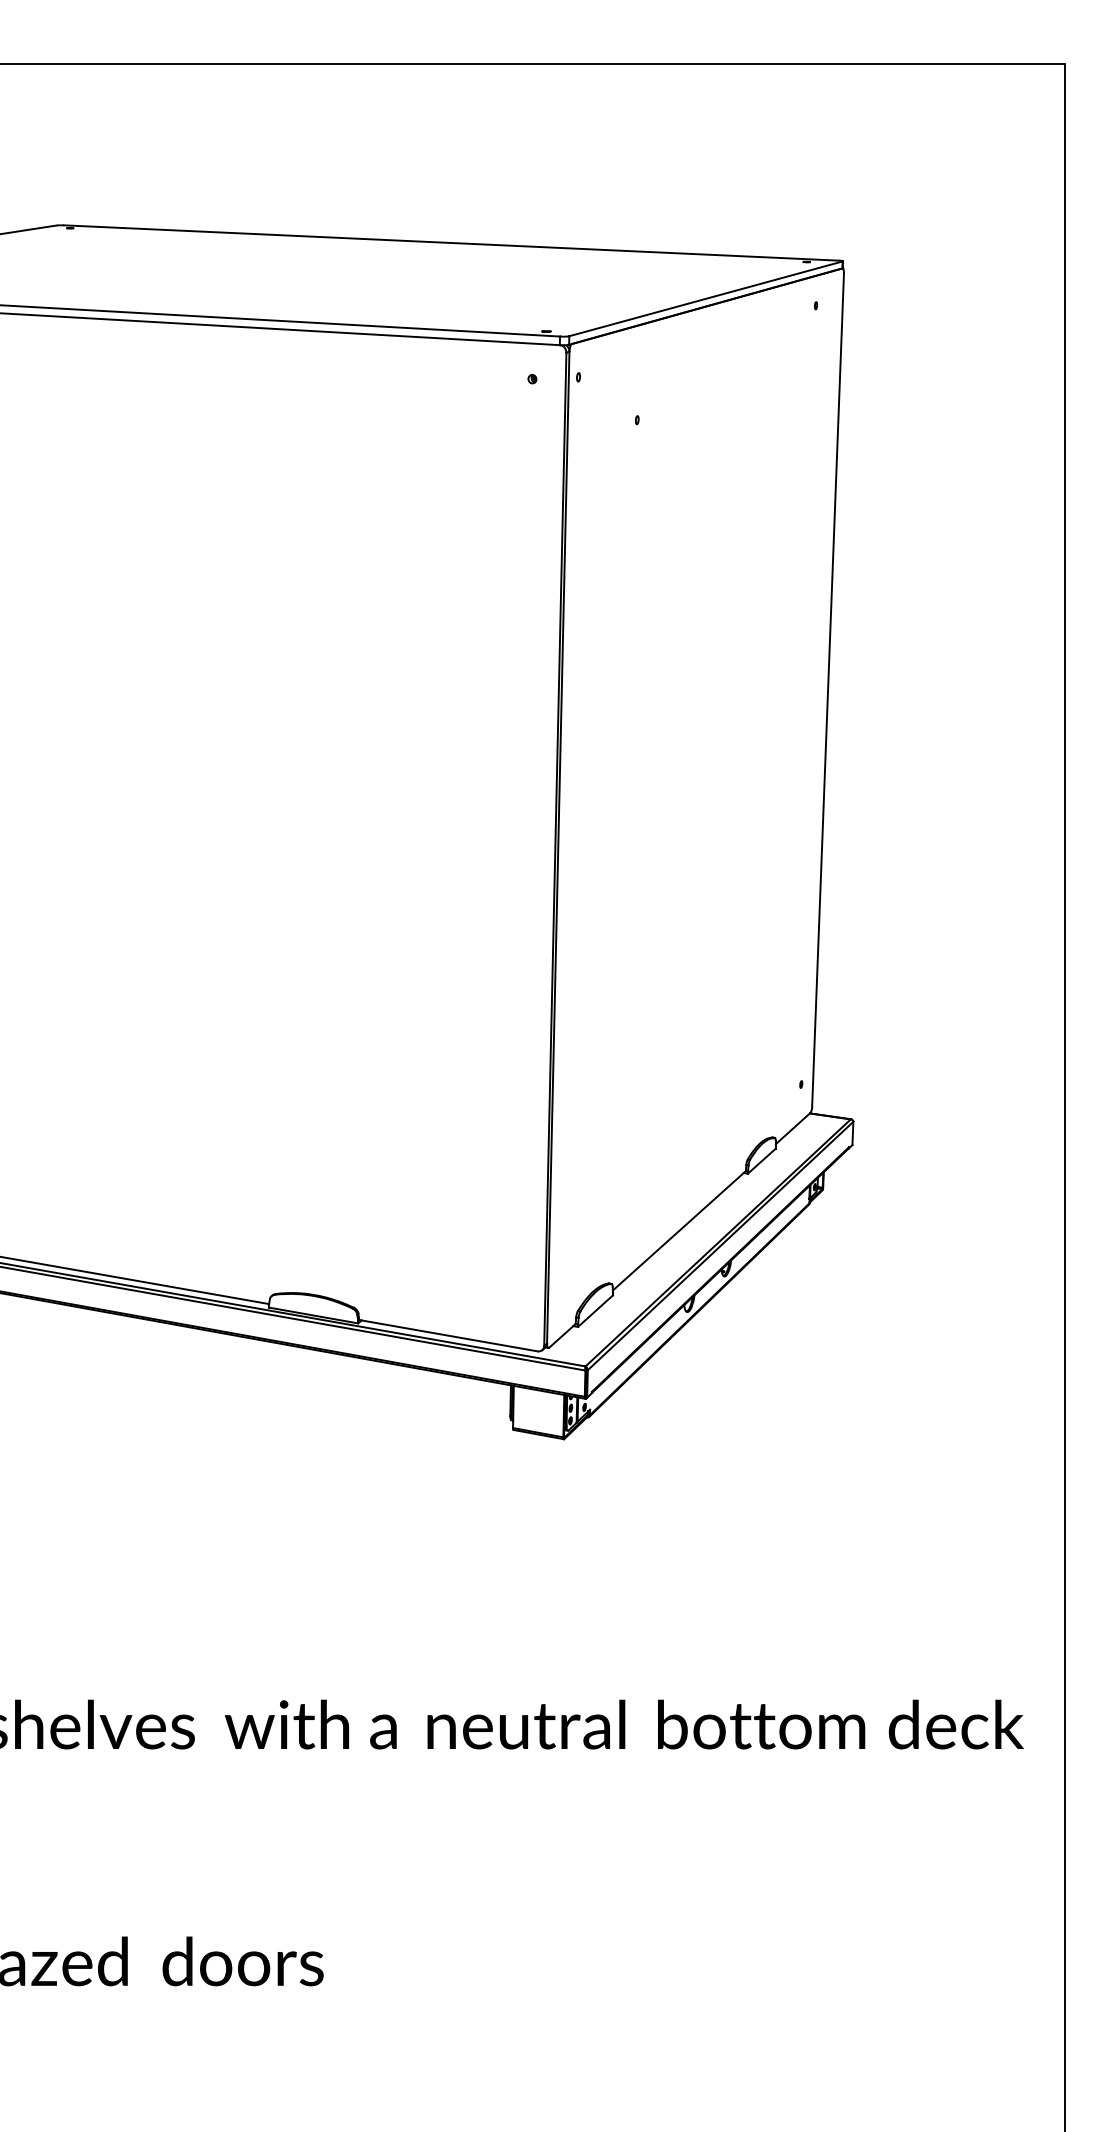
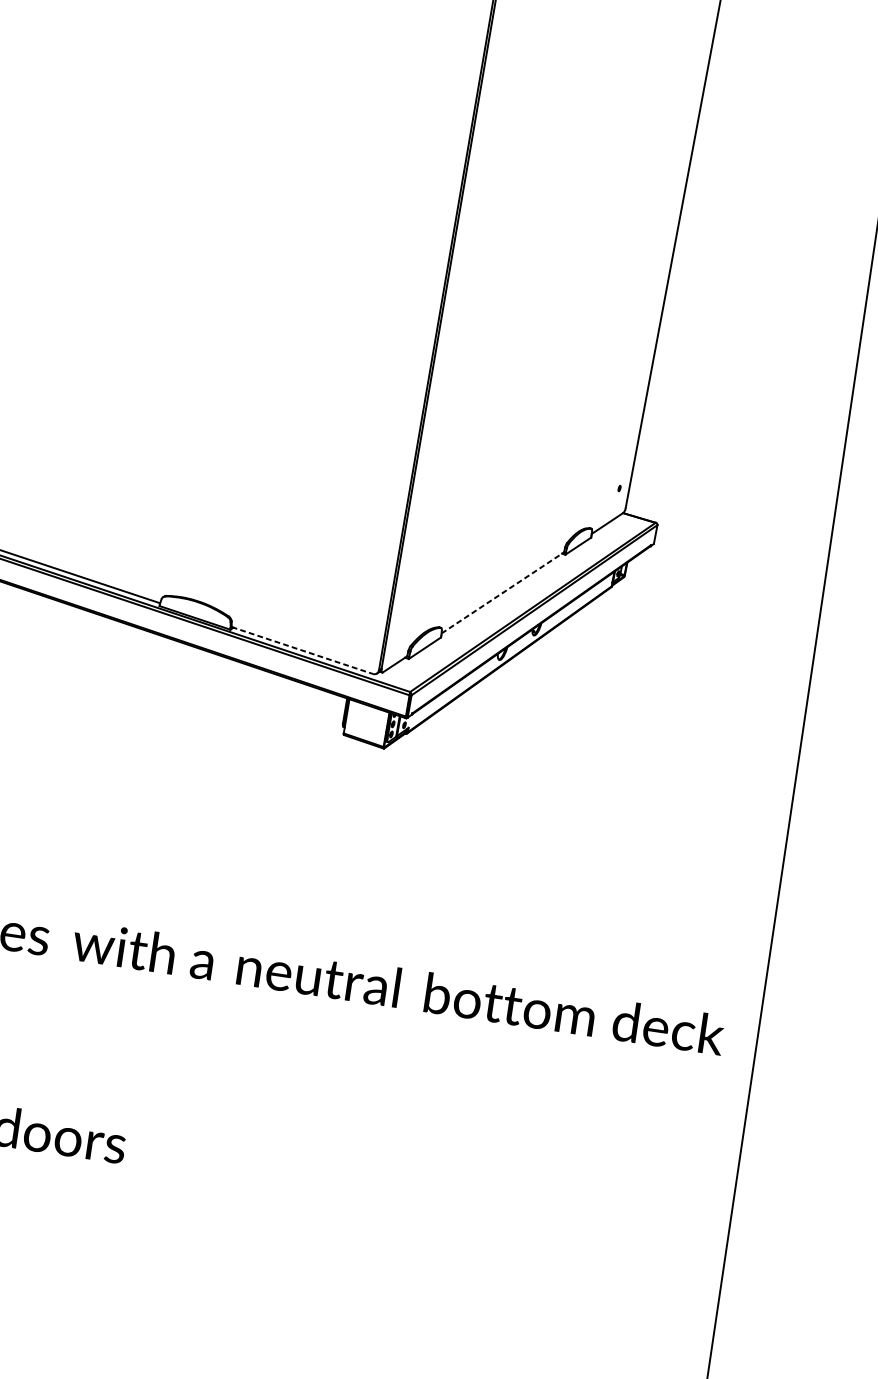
line: (679, 1230) -> (502, 592), solid -> dashed
line: (448, 1335) -> (302, 650), solid -> dashed

